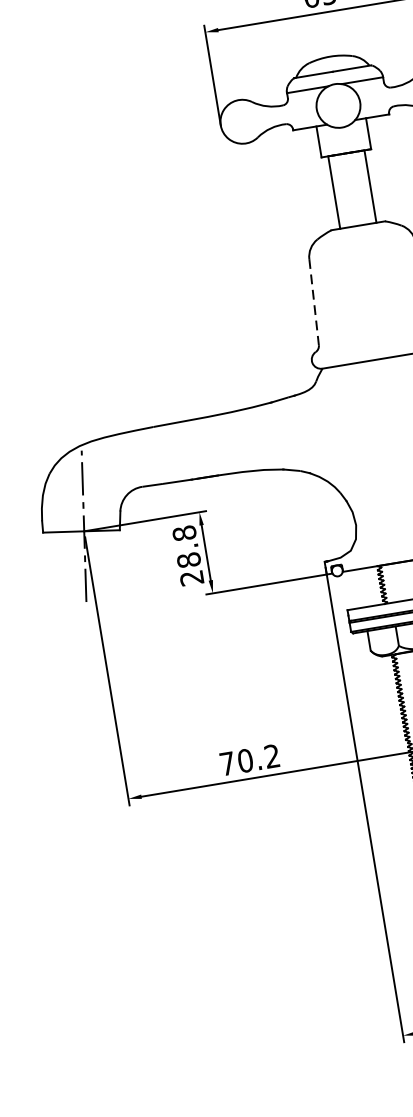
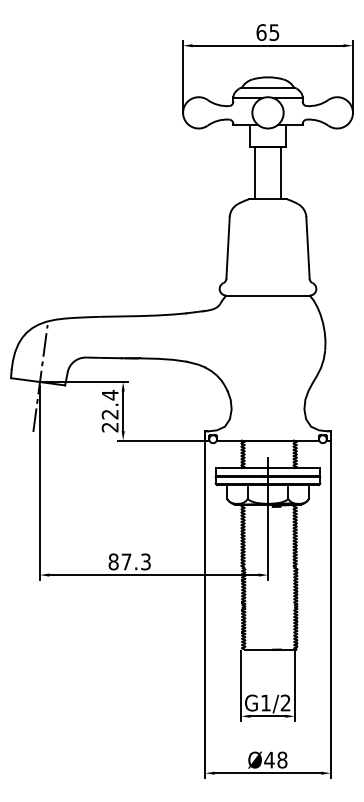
line: (314, 301) -> (228, 247), dashed -> solid
text: (185, 546) -> (109, 404), 28.8 -> 22.4
text: (249, 759) -> (129, 561), 70.2 -> 87.3

